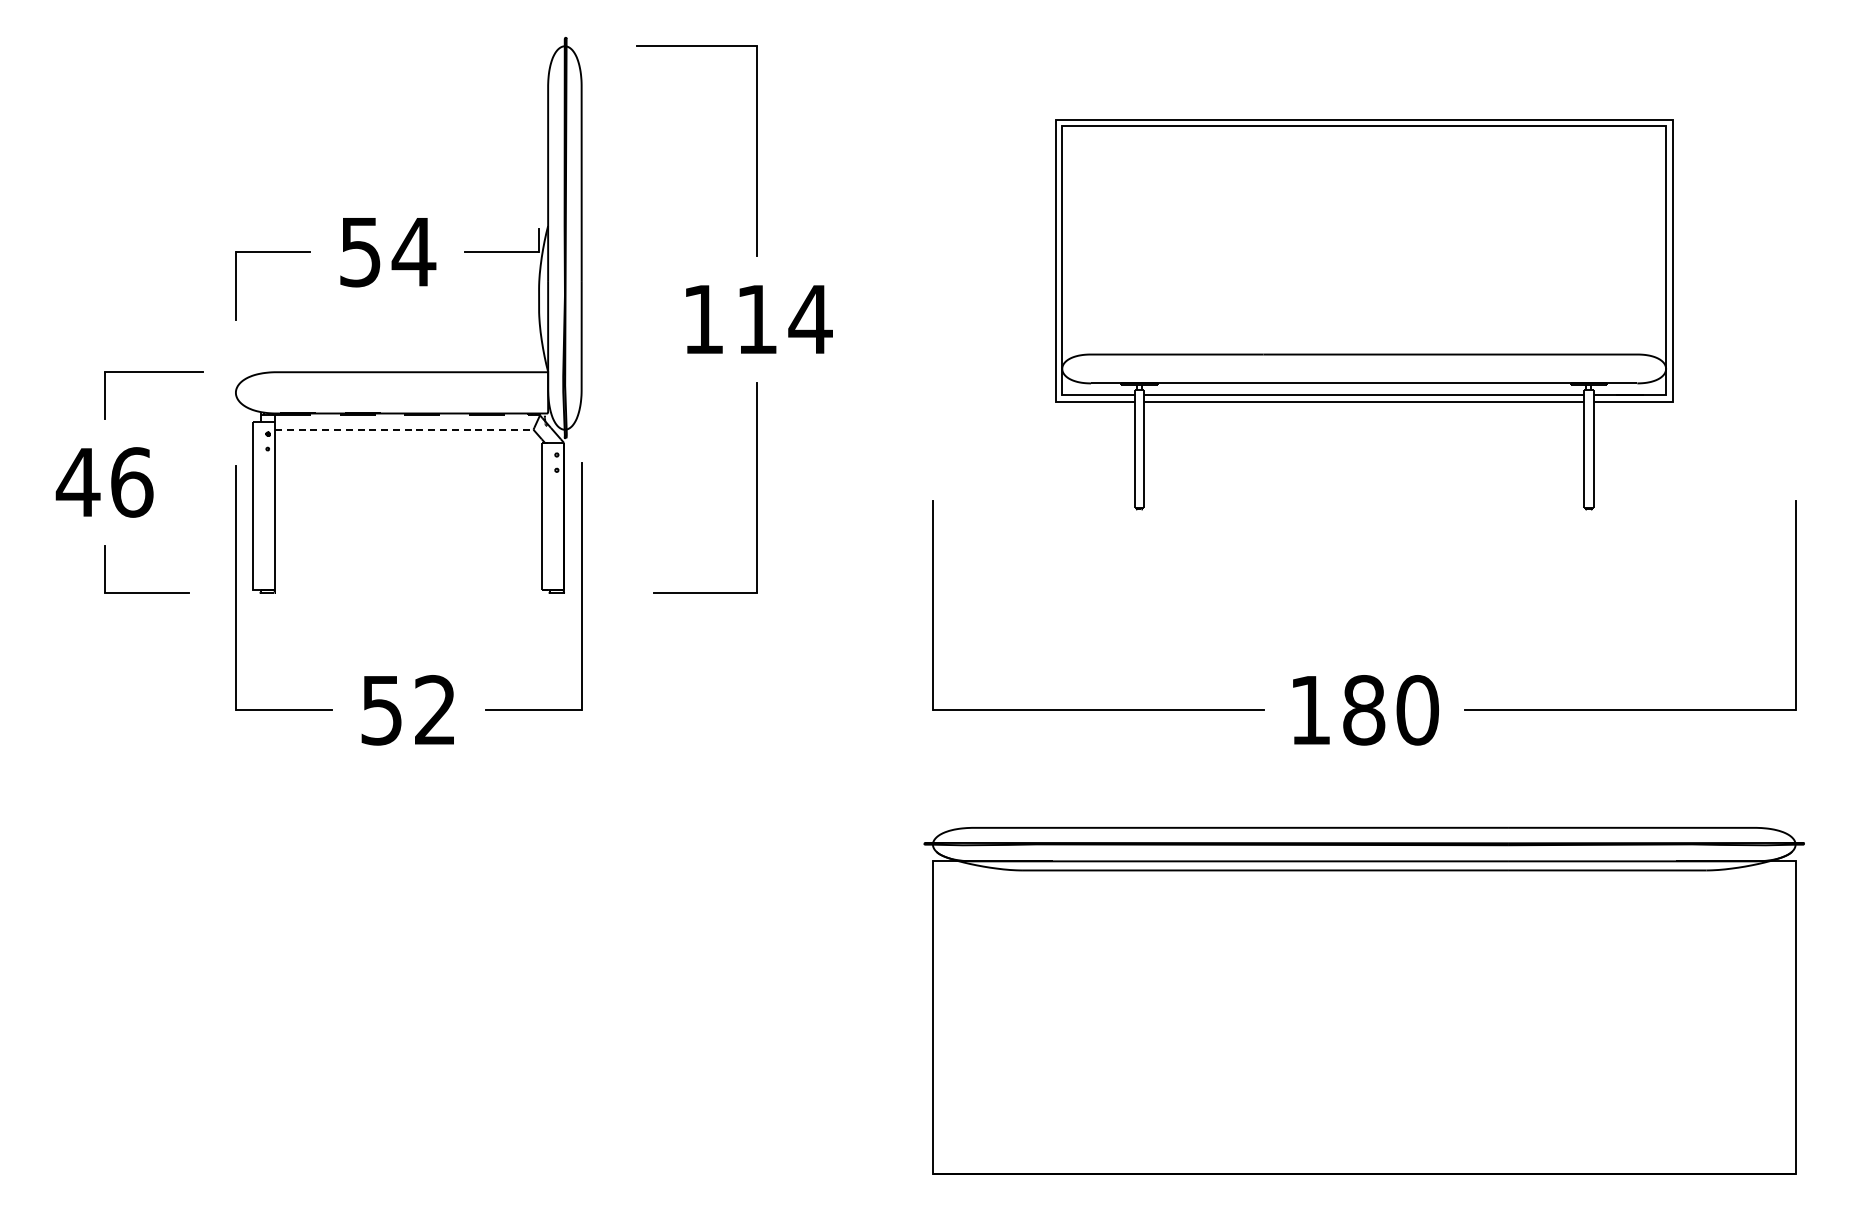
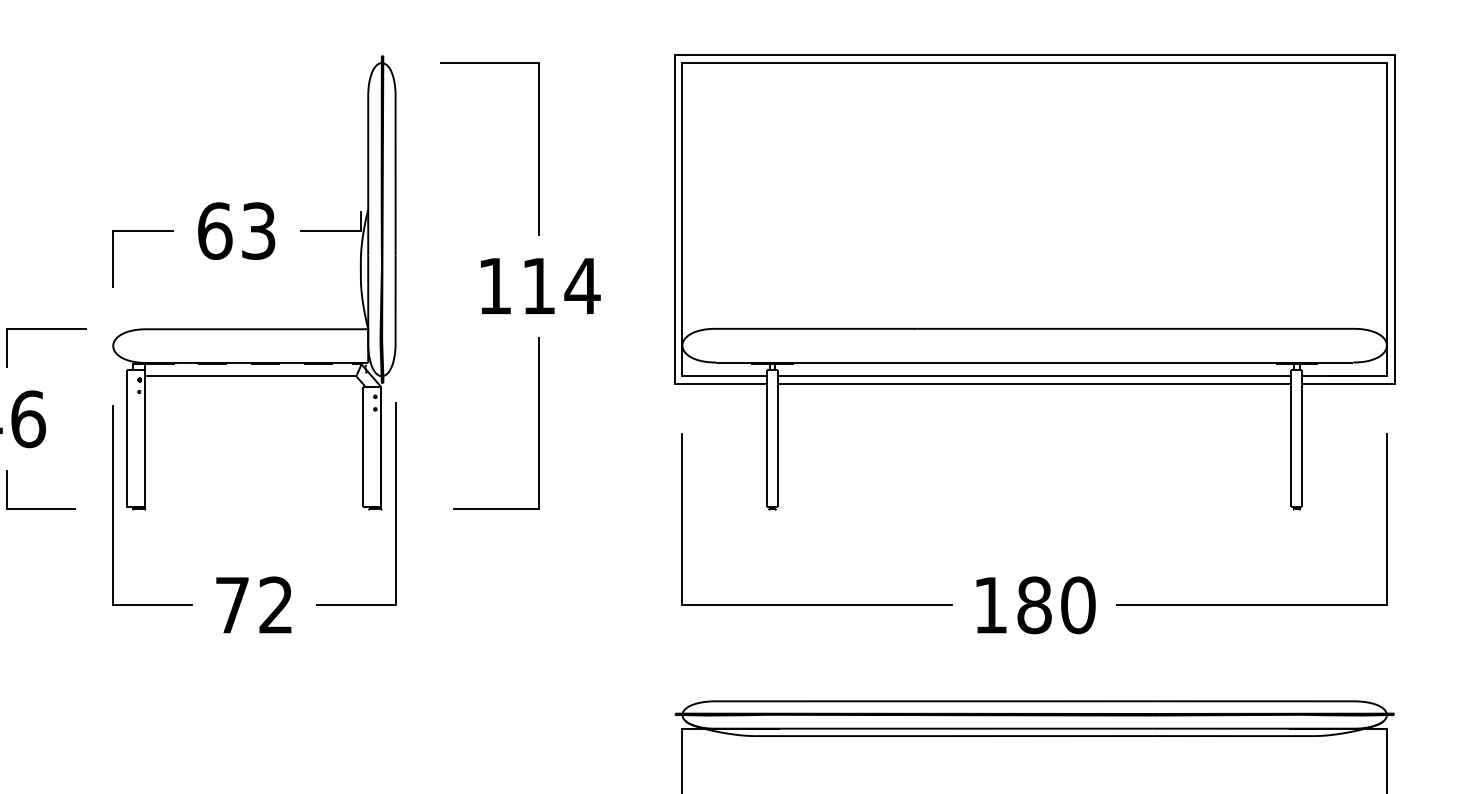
text: (387, 251) -> (237, 230), 54 -> 63
part: (1363, 314) -> (1034, 282), size x1.43
line: (404, 429) -> (250, 376), dashed -> solid
text: (381, 710) -> (232, 605), 52 -> 72

